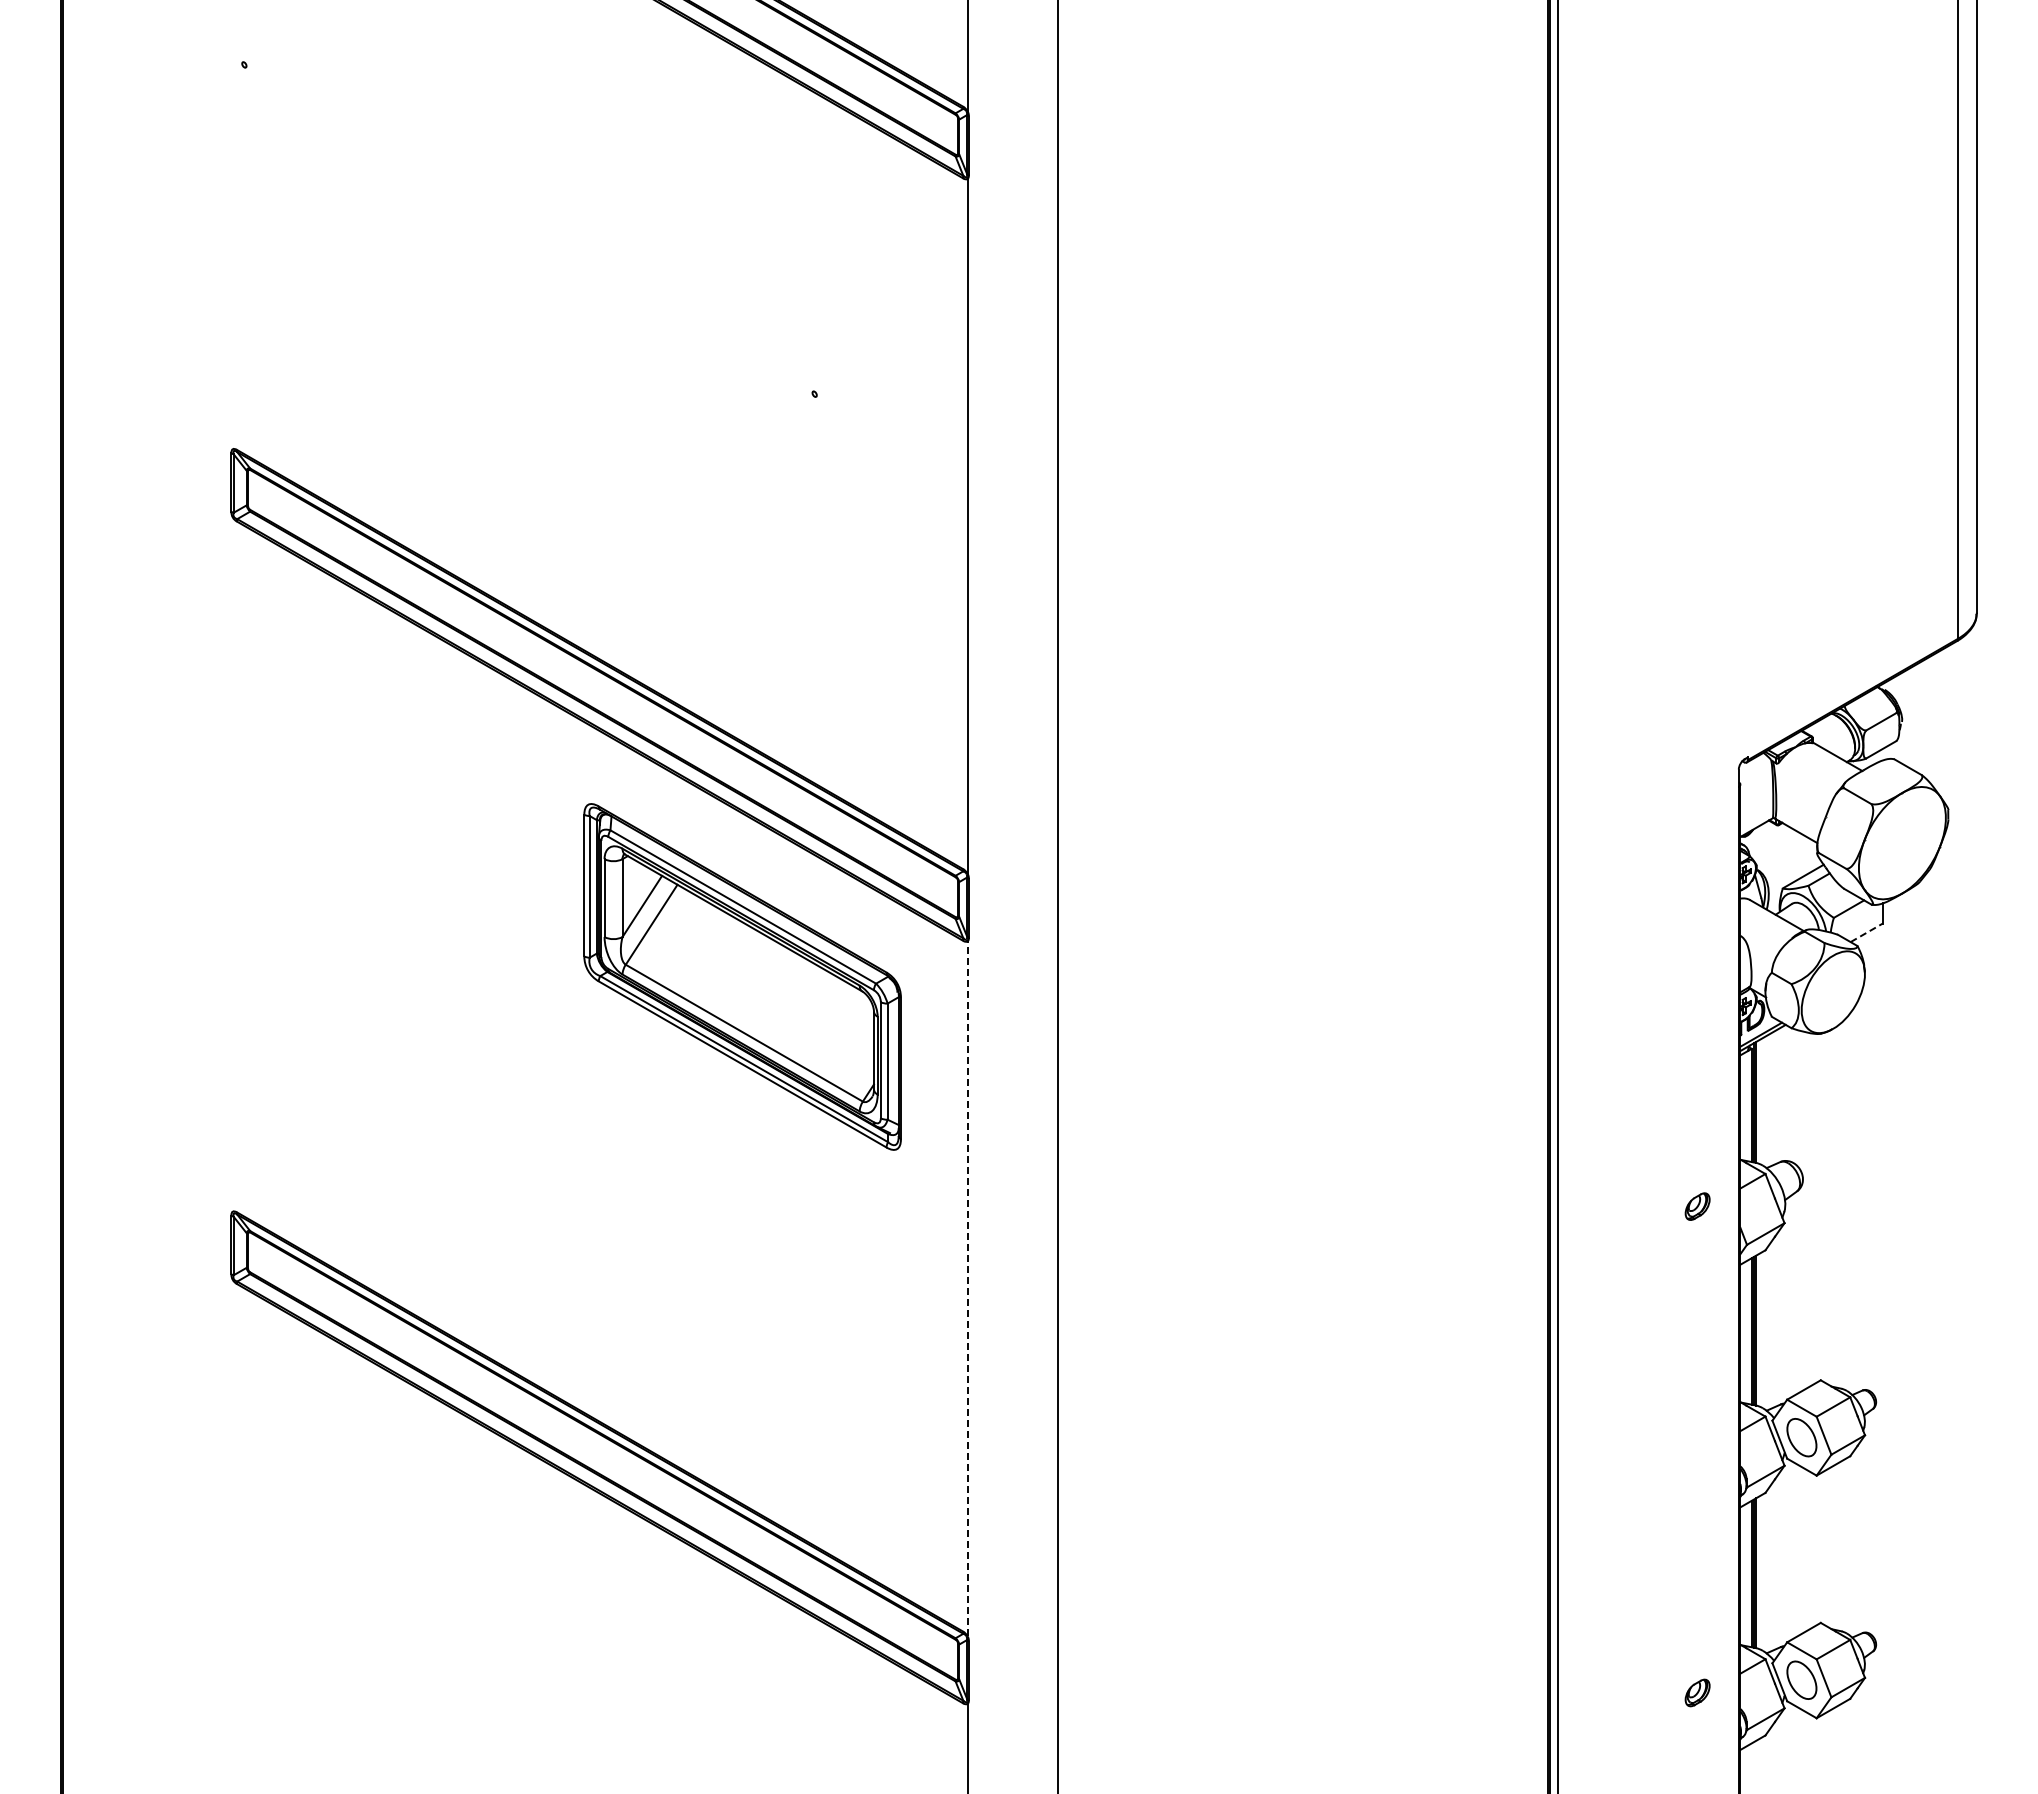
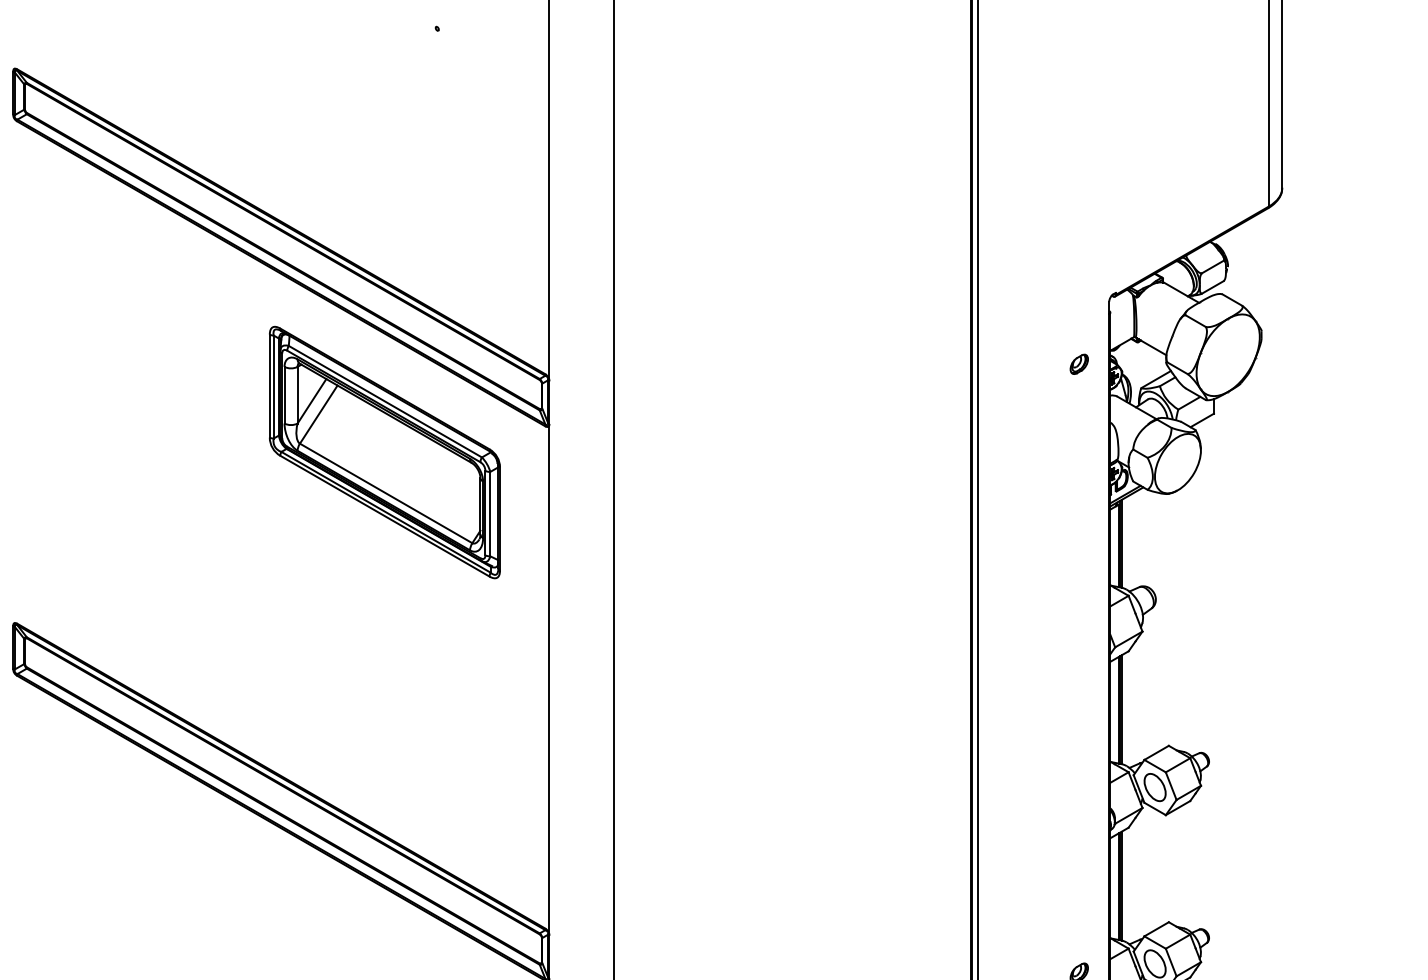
line: (1866, 932) -> (1202, 420), dashed -> solid
part: (1697, 1206) -> (1079, 364), moved
line: (967, 1288) -> (548, 679), dashed -> solid

